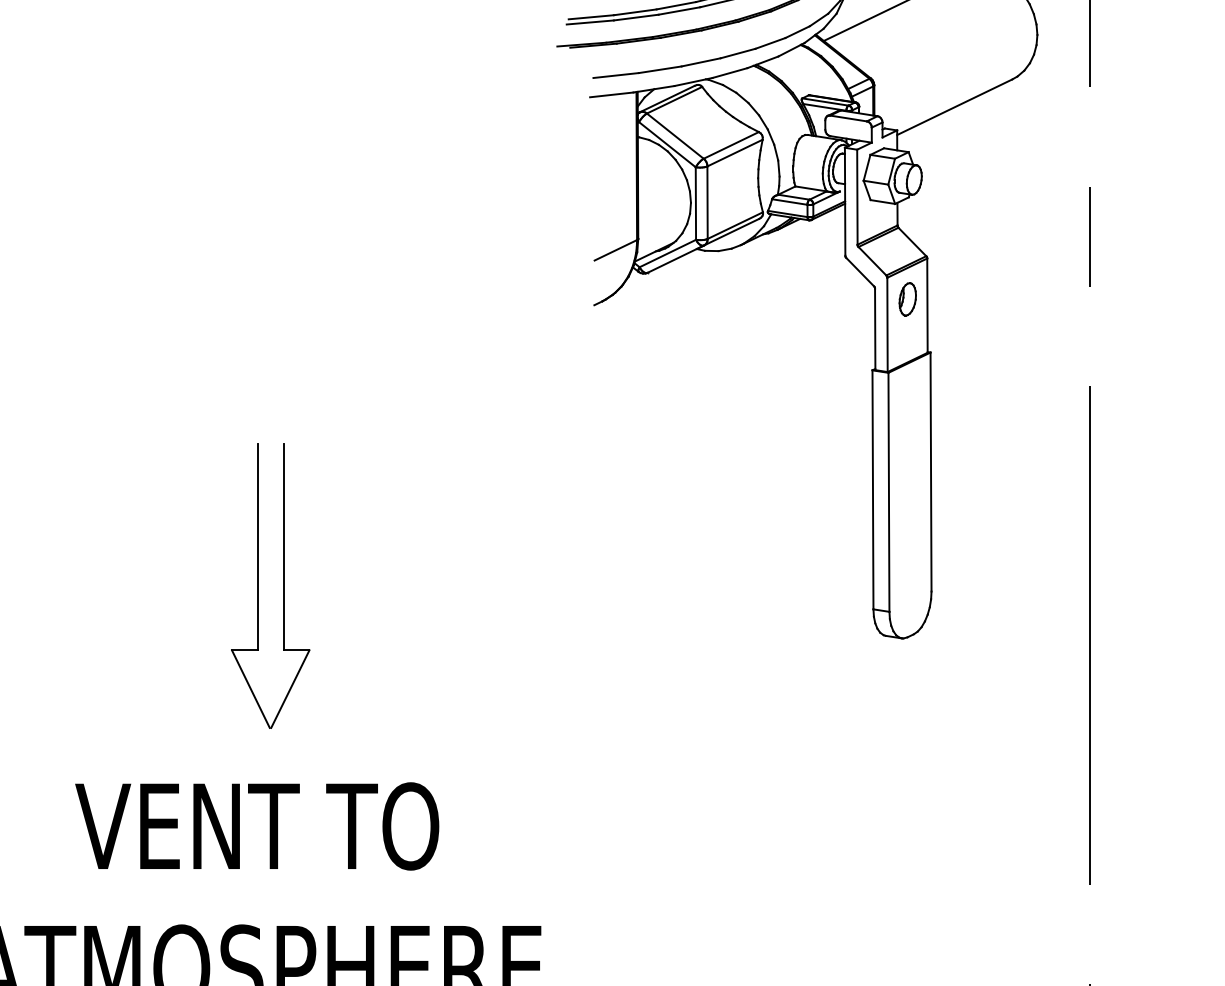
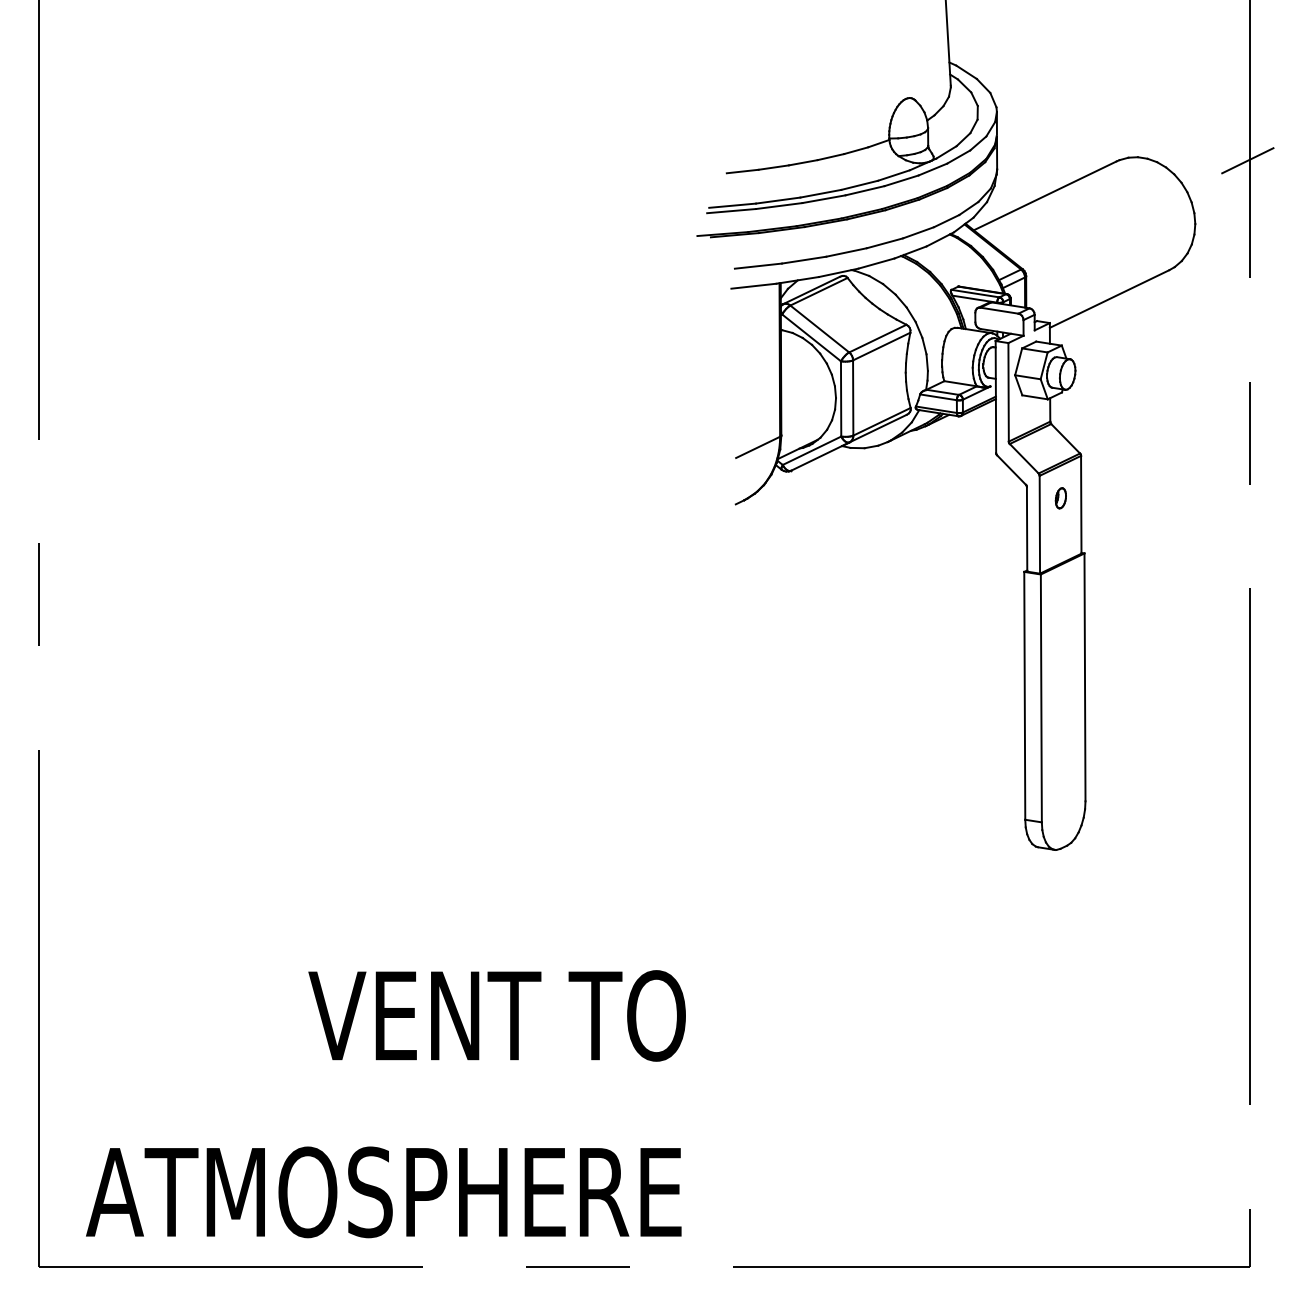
part: (907, 299) -> (1060, 498), size x0.6
part: (258, 585) -> (387, 795), removed
text: (256, 826) -> (496, 1015), moved

